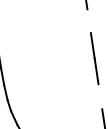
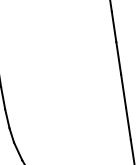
line: (88, 21) -> (113, 27), added
line: (100, 96) -> (128, 123), added

